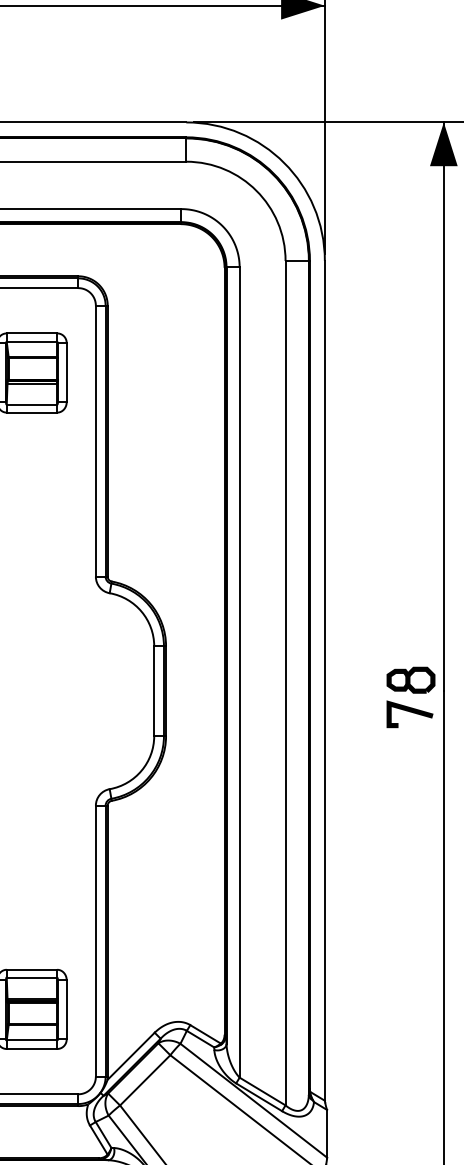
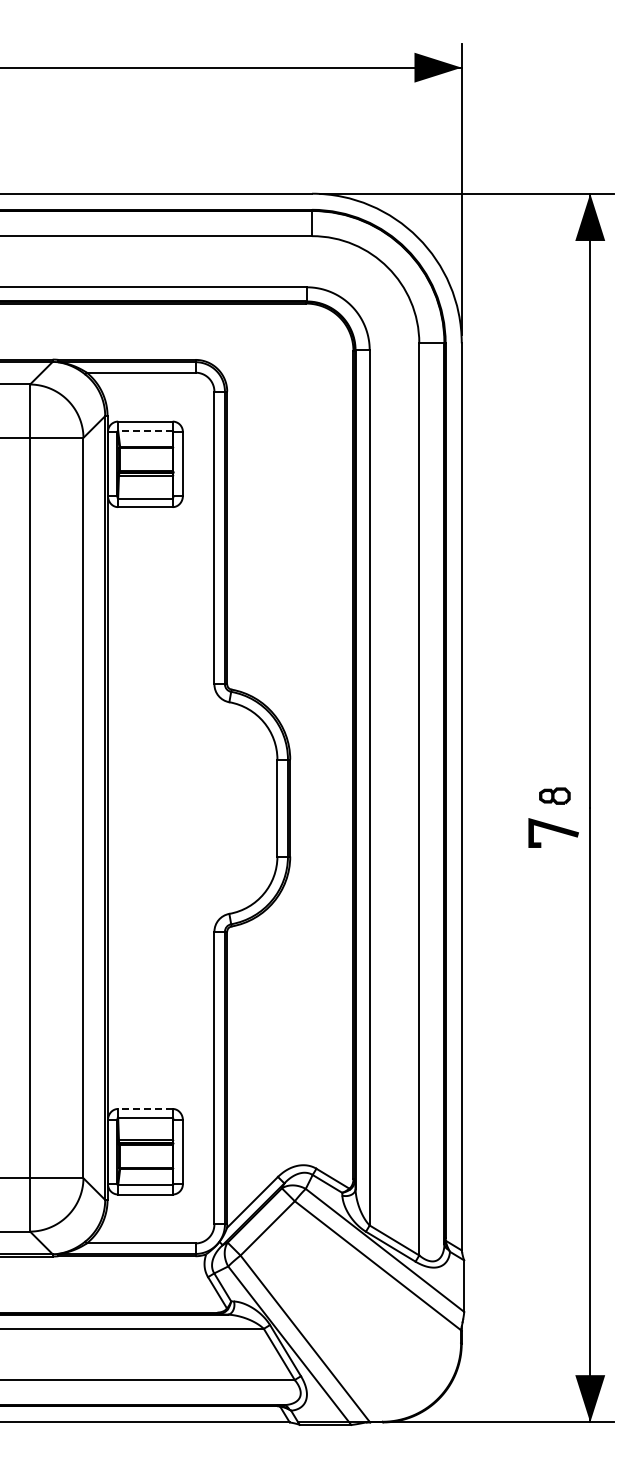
line: (31, 341) -> (144, 430), solid -> dashed
part: (410, 679) -> (554, 795), size x0.6
line: (31, 969) -> (144, 1108), solid -> dashed

